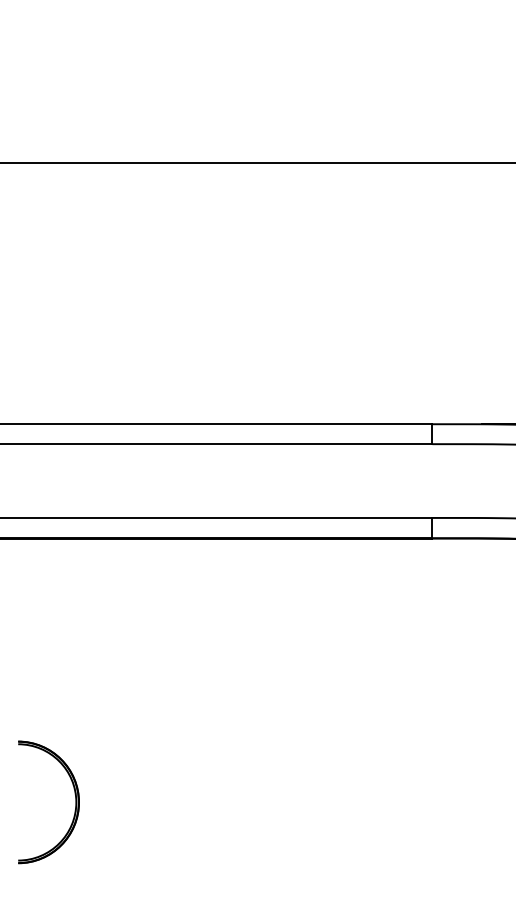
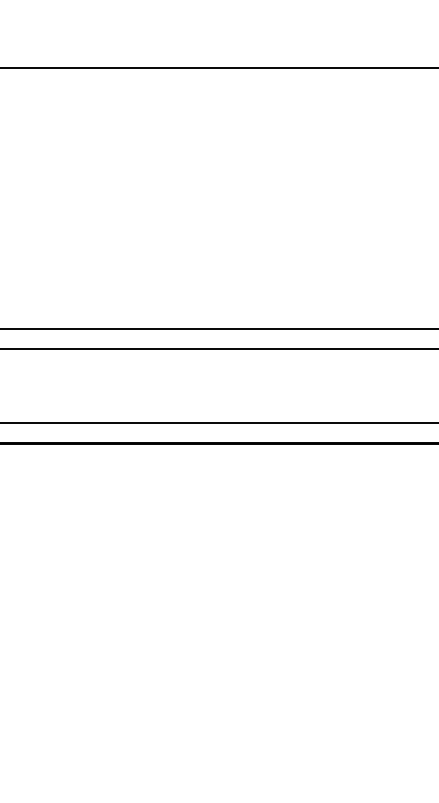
part: (75, 802) -> (85, 707), removed

